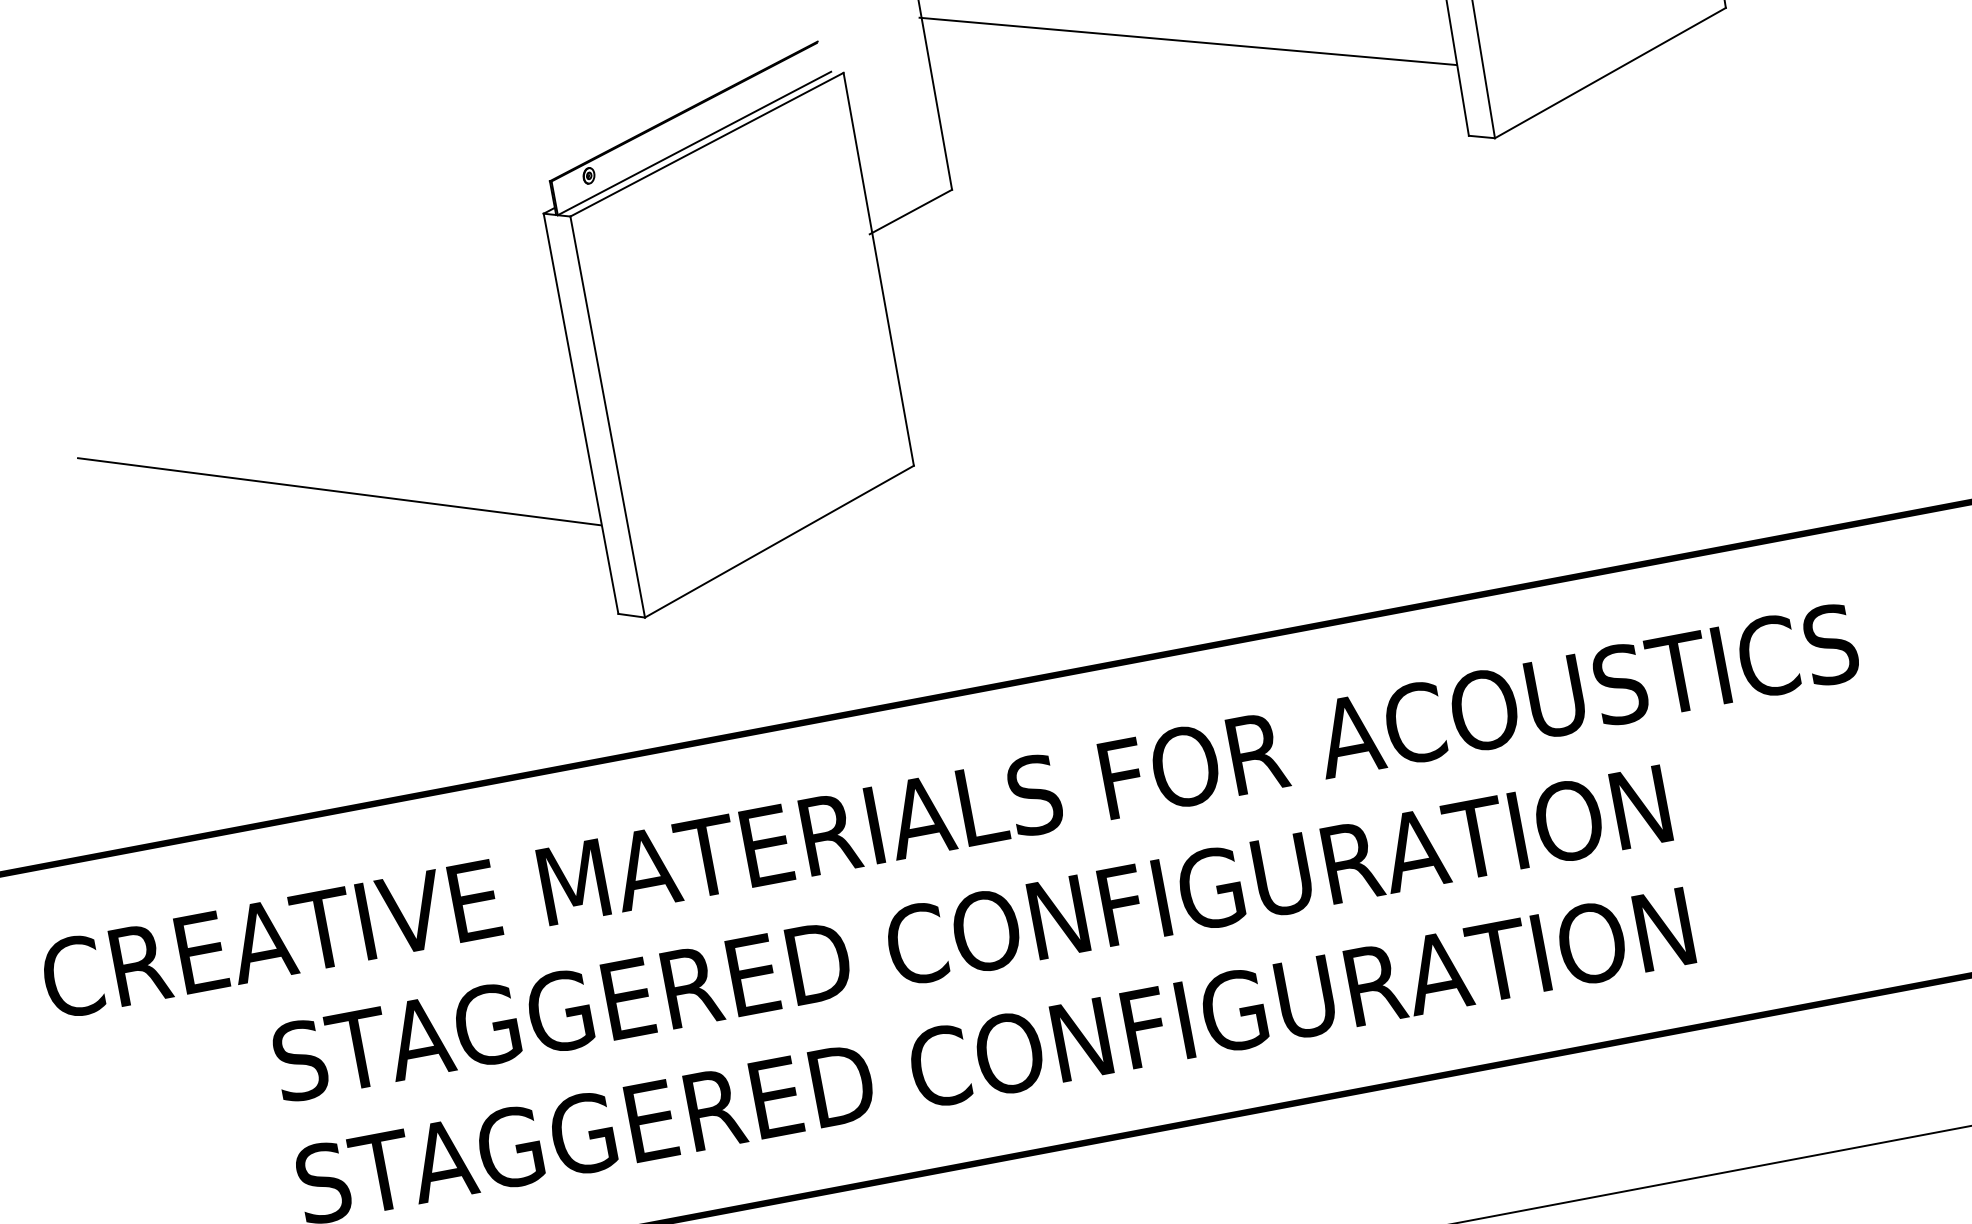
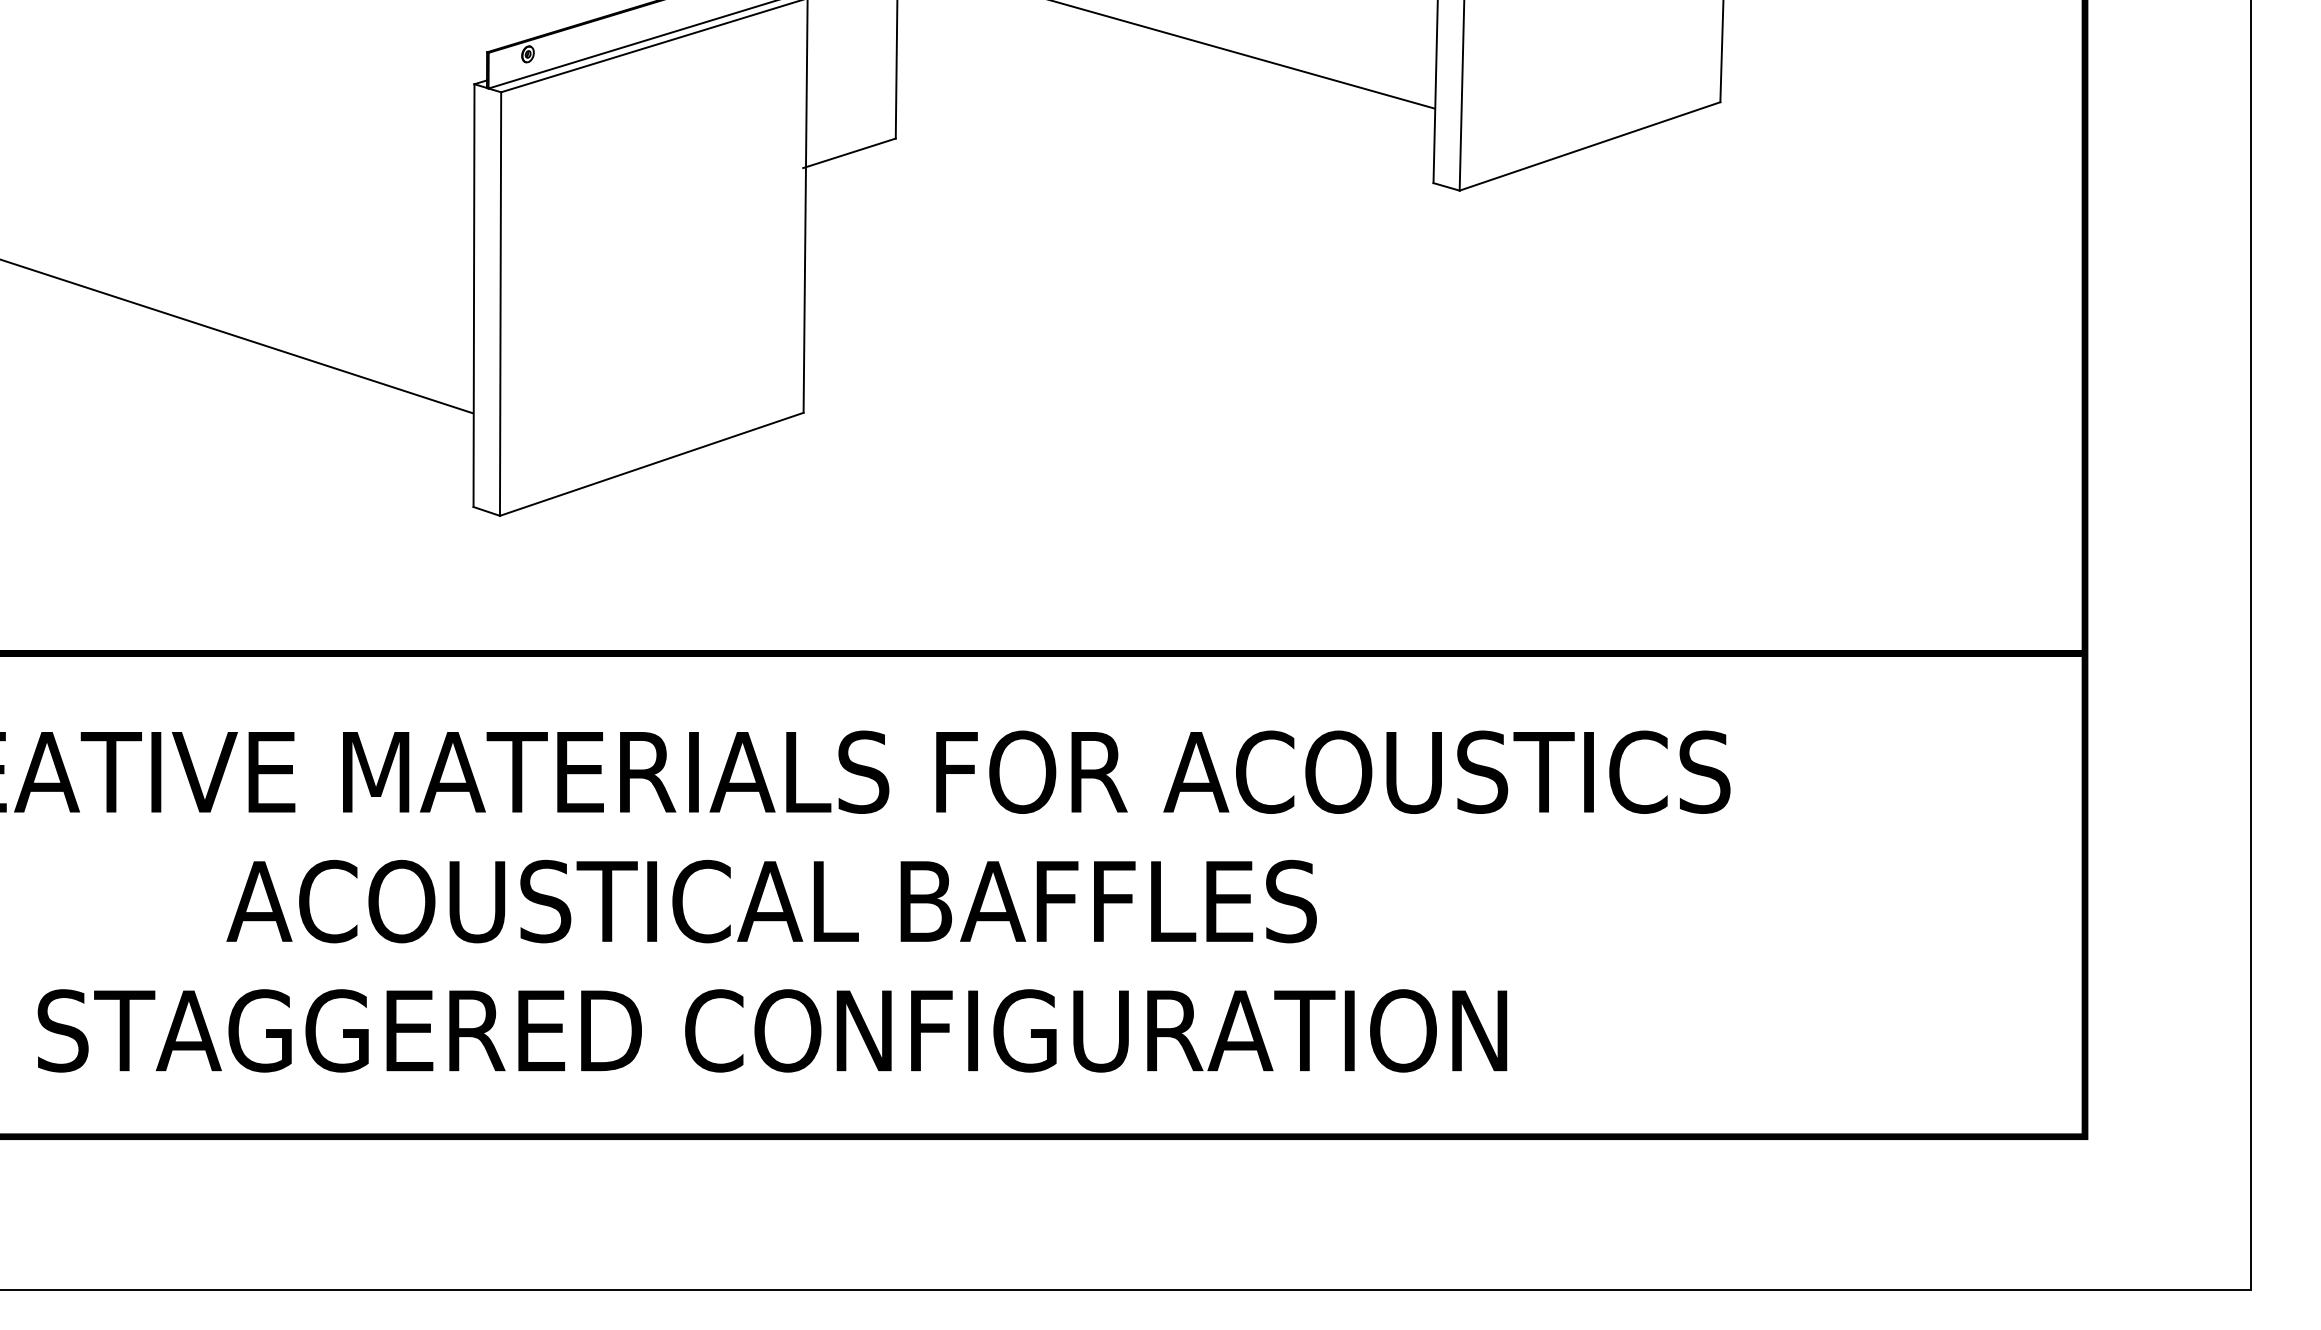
text: (971, 933) -> (772, 901), STAGGERED CONFIGURATION -> ACOUSTICAL BAFFLES

